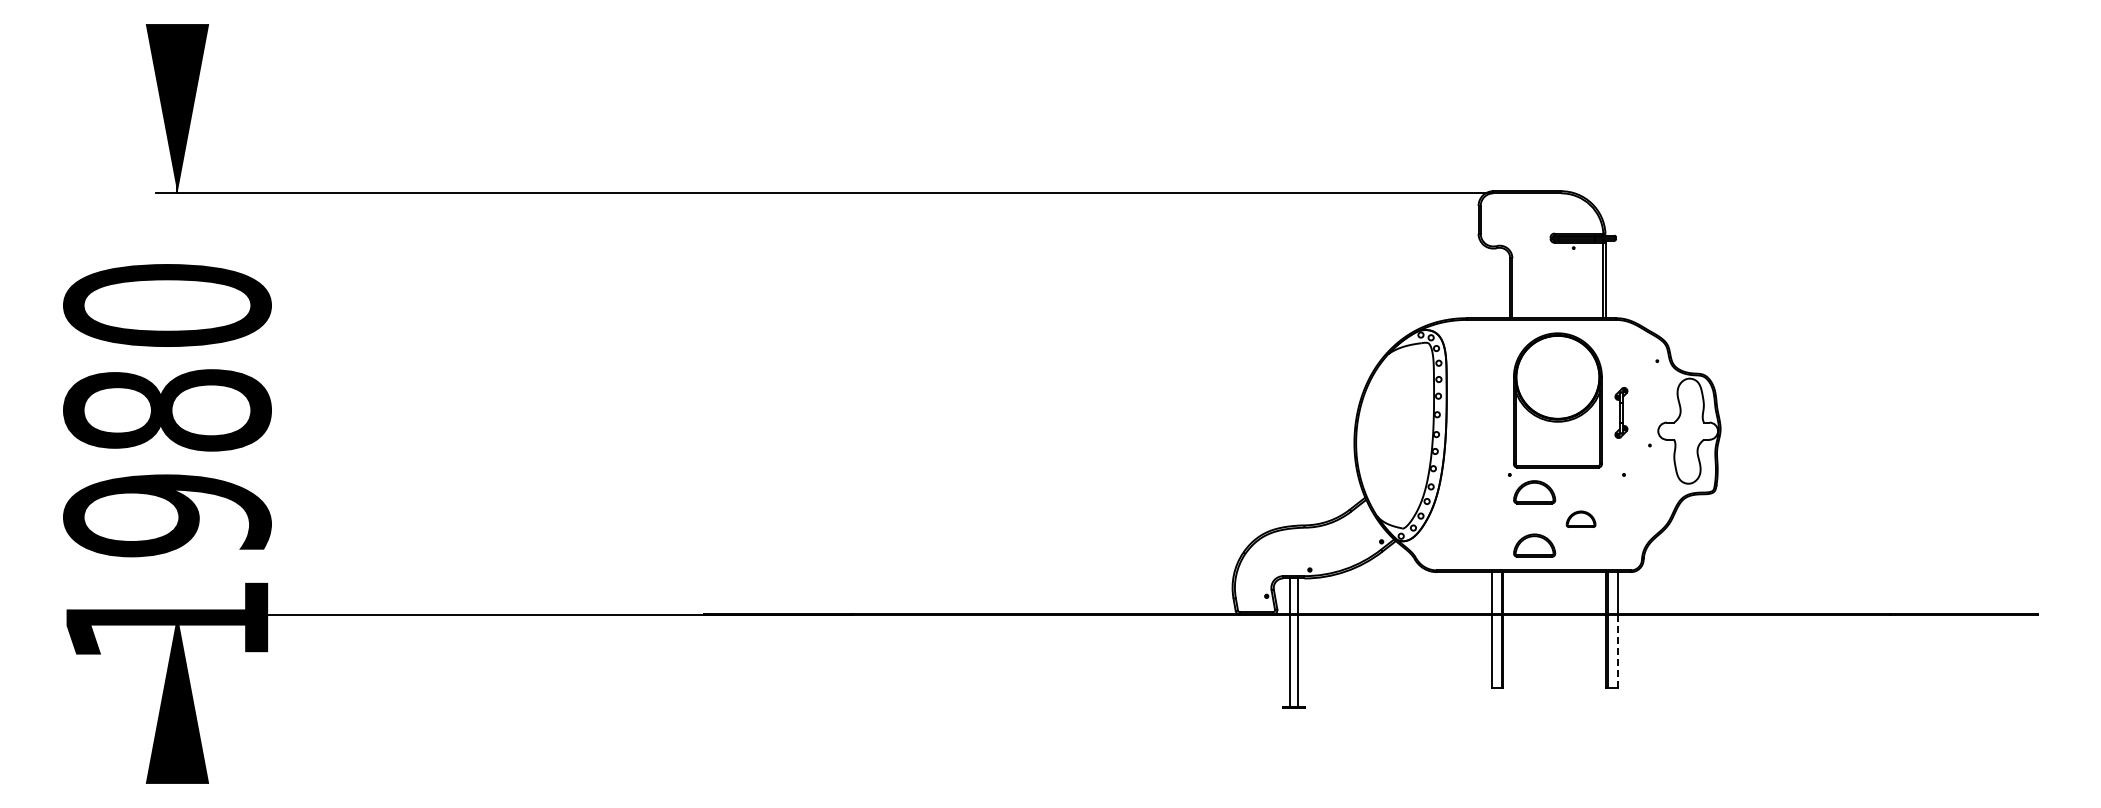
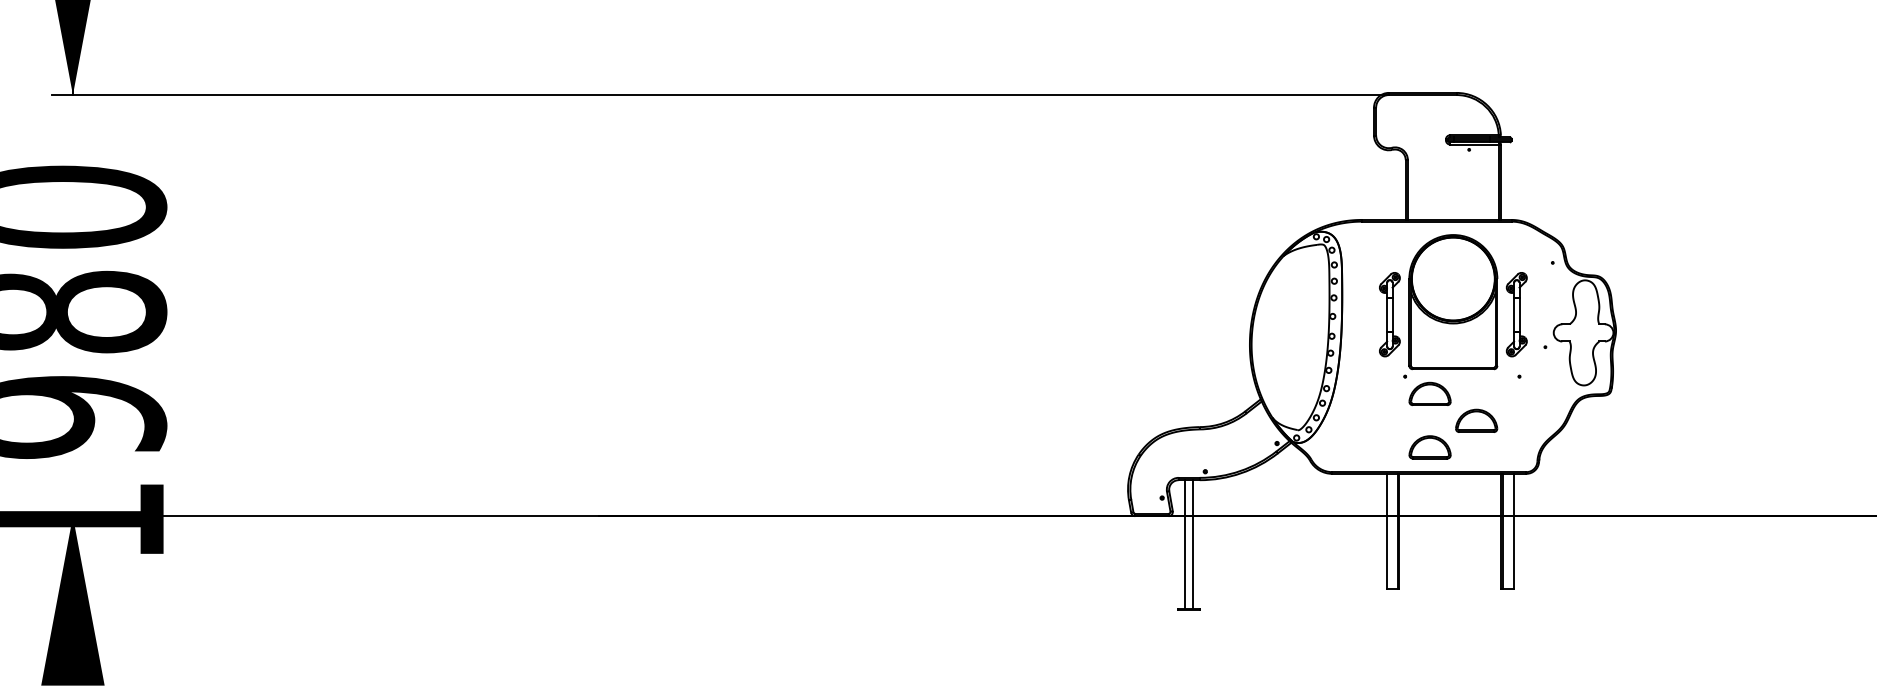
part: (1494, 412) -> (1389, 314), added
part: (1621, 412) -> (1516, 314), size x1.67
part: (1580, 519) -> (1475, 421), size x1.43
line: (1618, 650) -> (1513, 552), dashed -> solid

